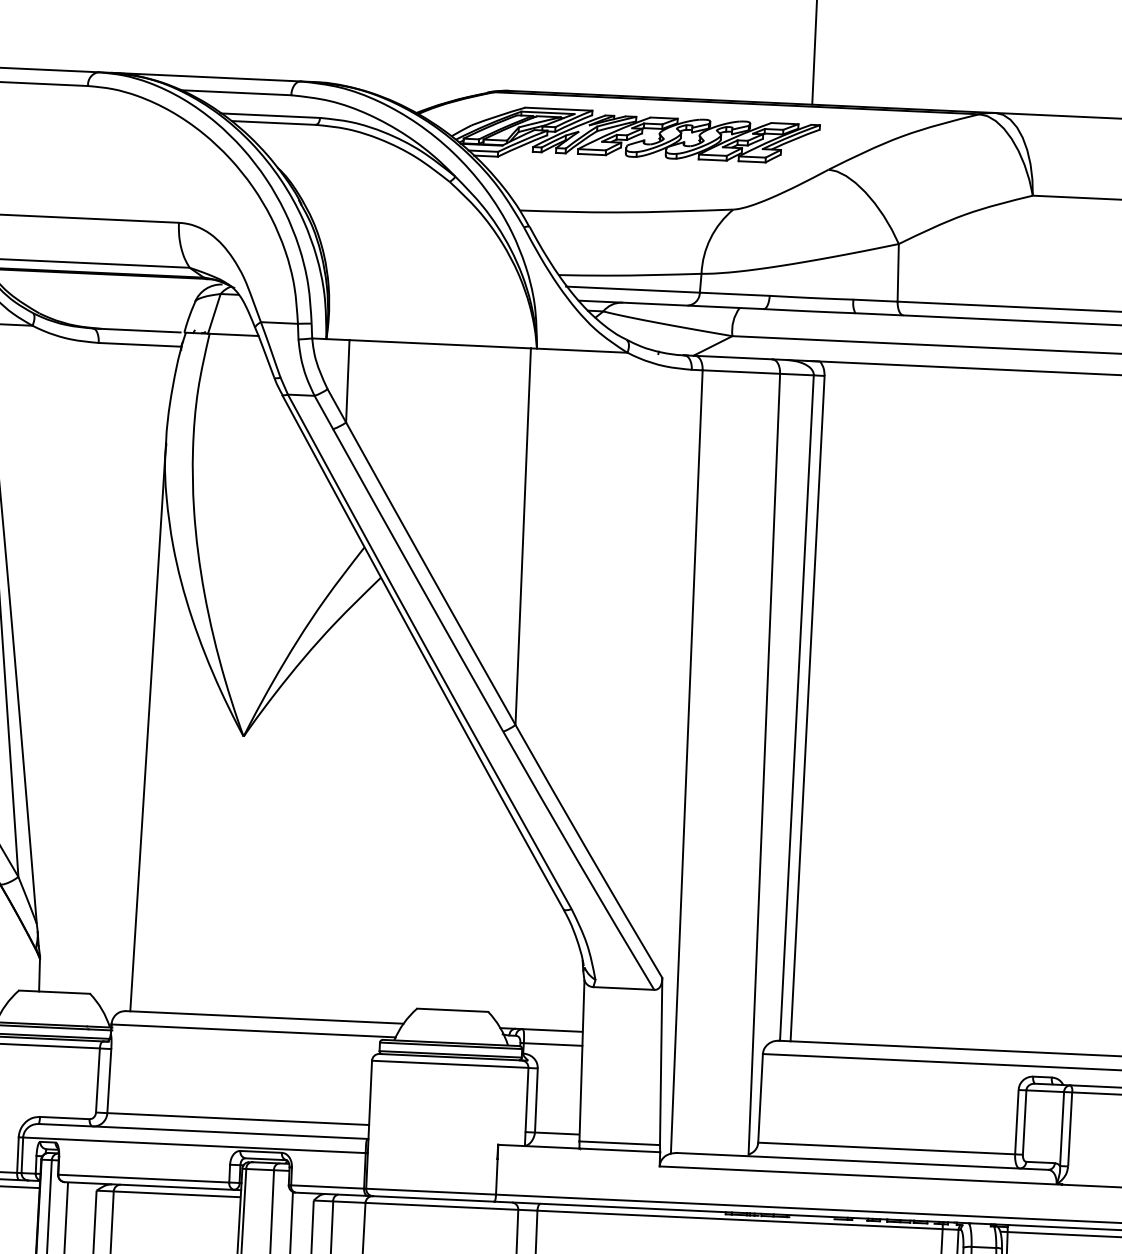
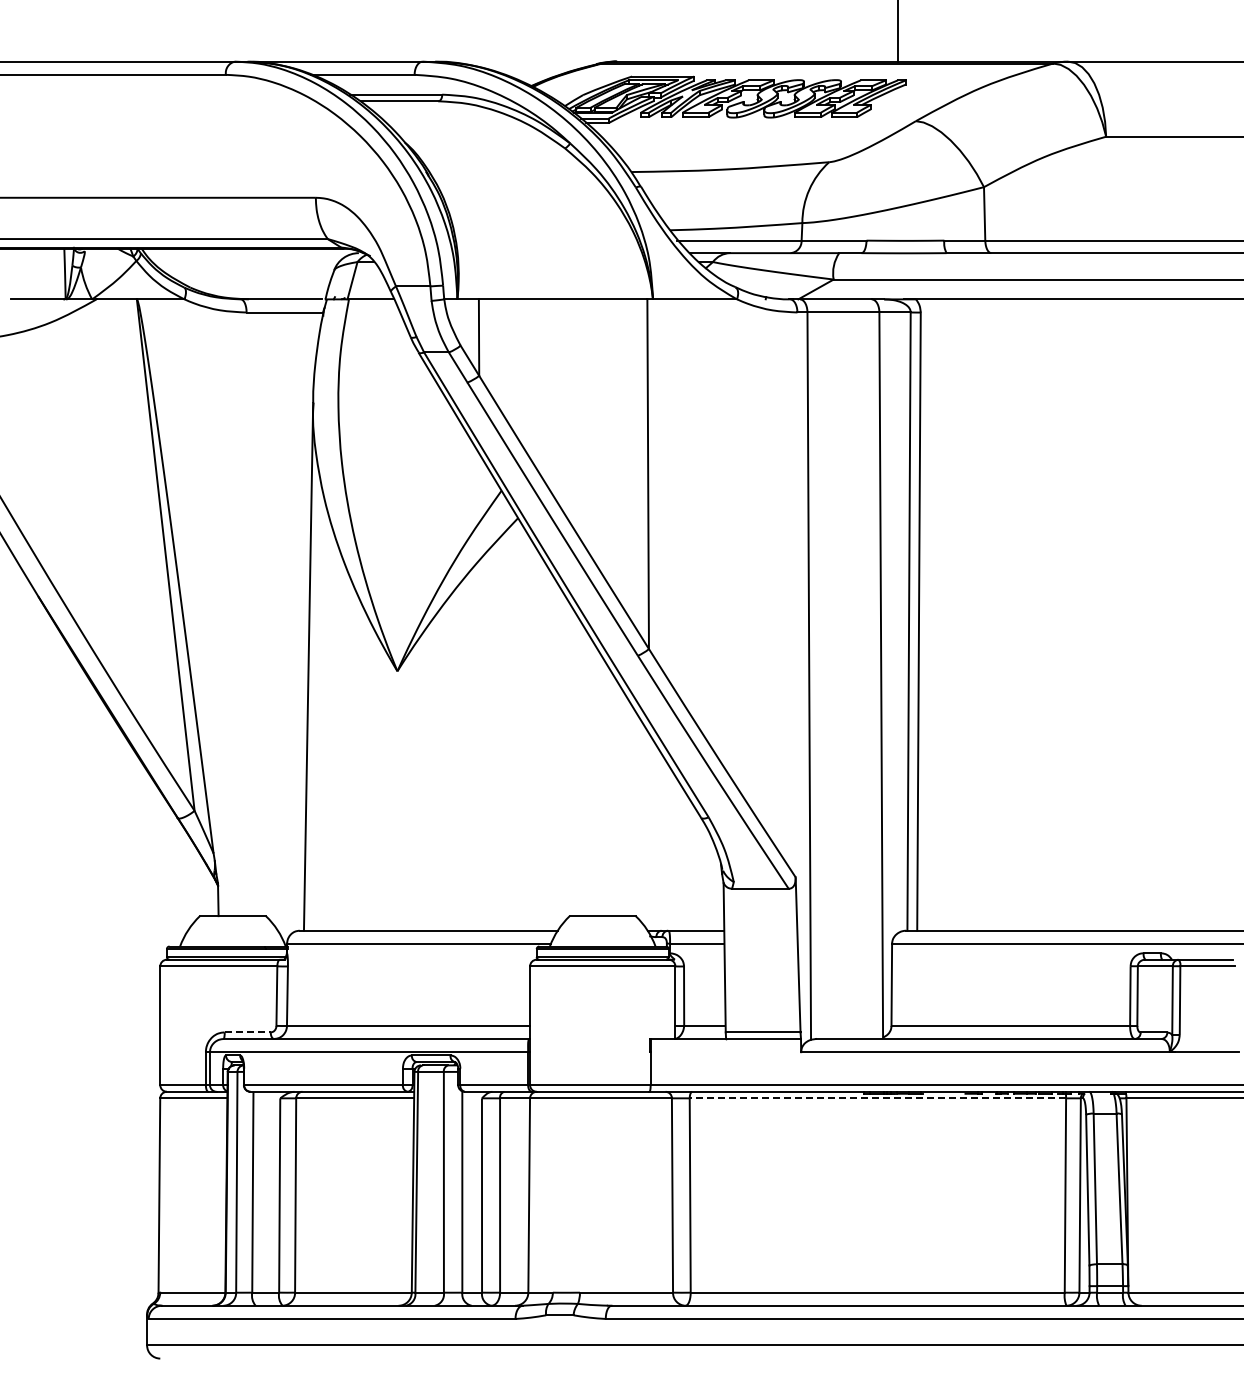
line: (65, 1118) -> (248, 1032), solid -> dashed
line: (739, 1220) -> (877, 1098), solid -> dashed

